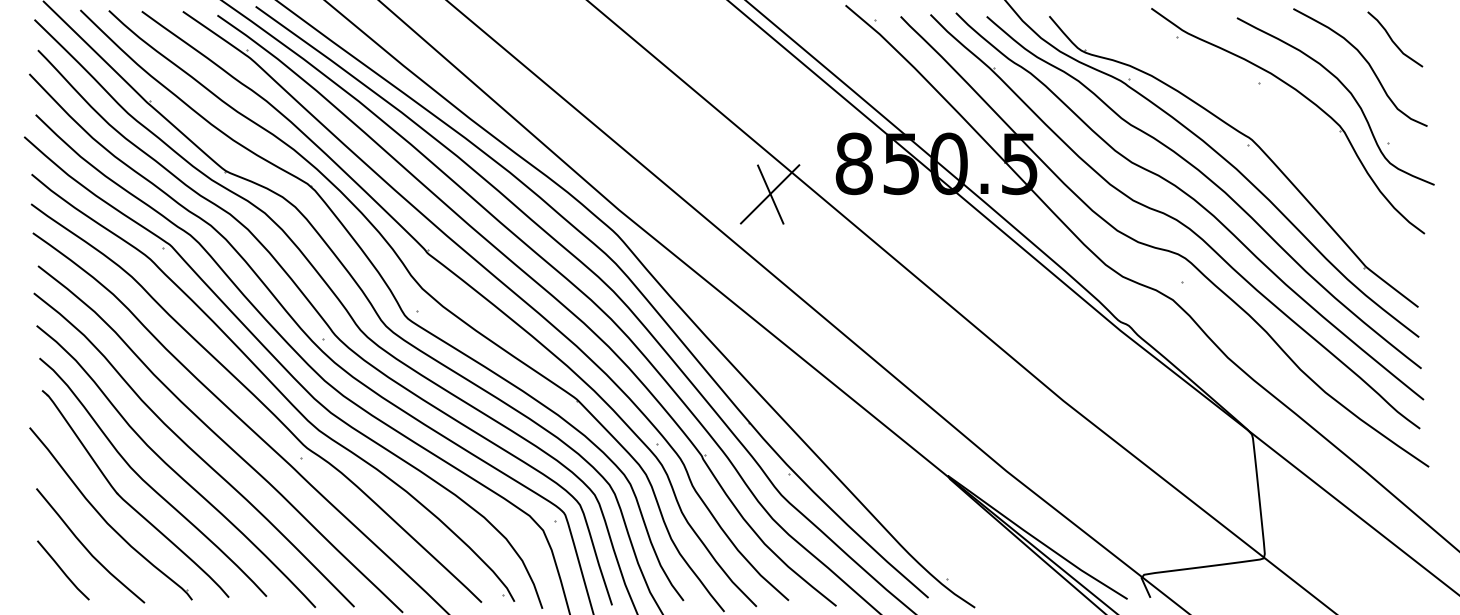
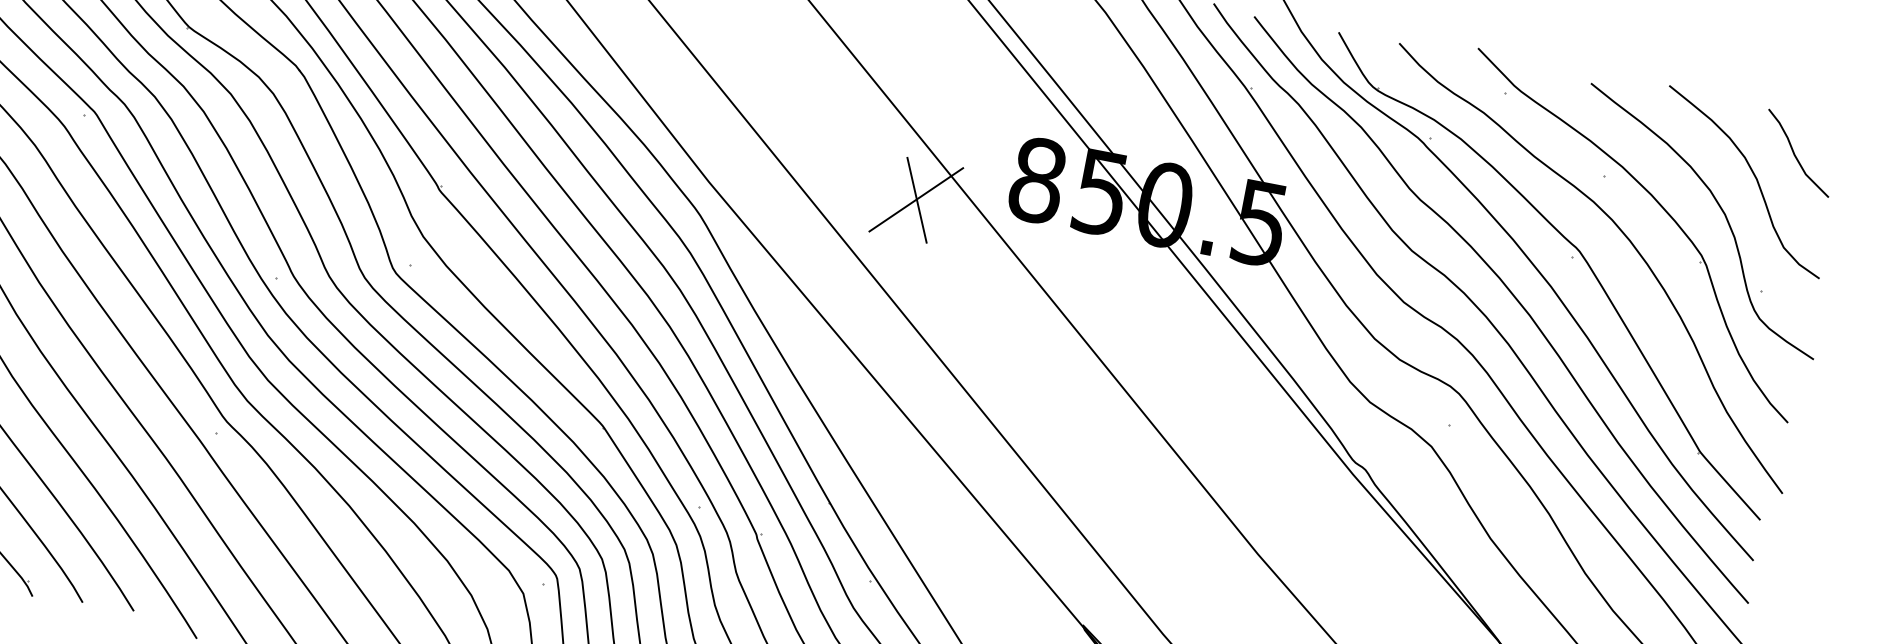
curve: (1283, 124) -> (1626, 238), added

